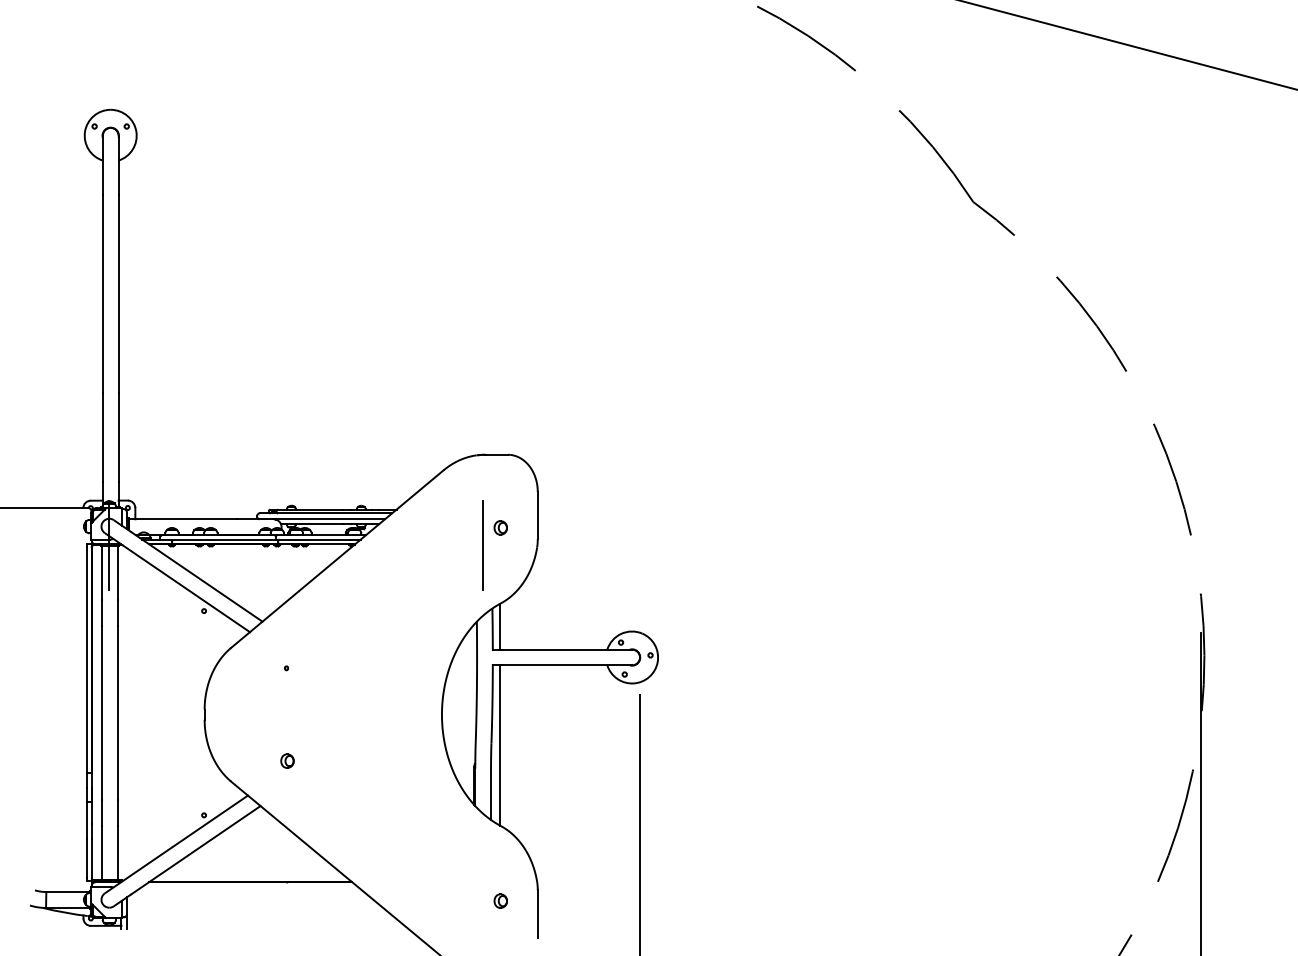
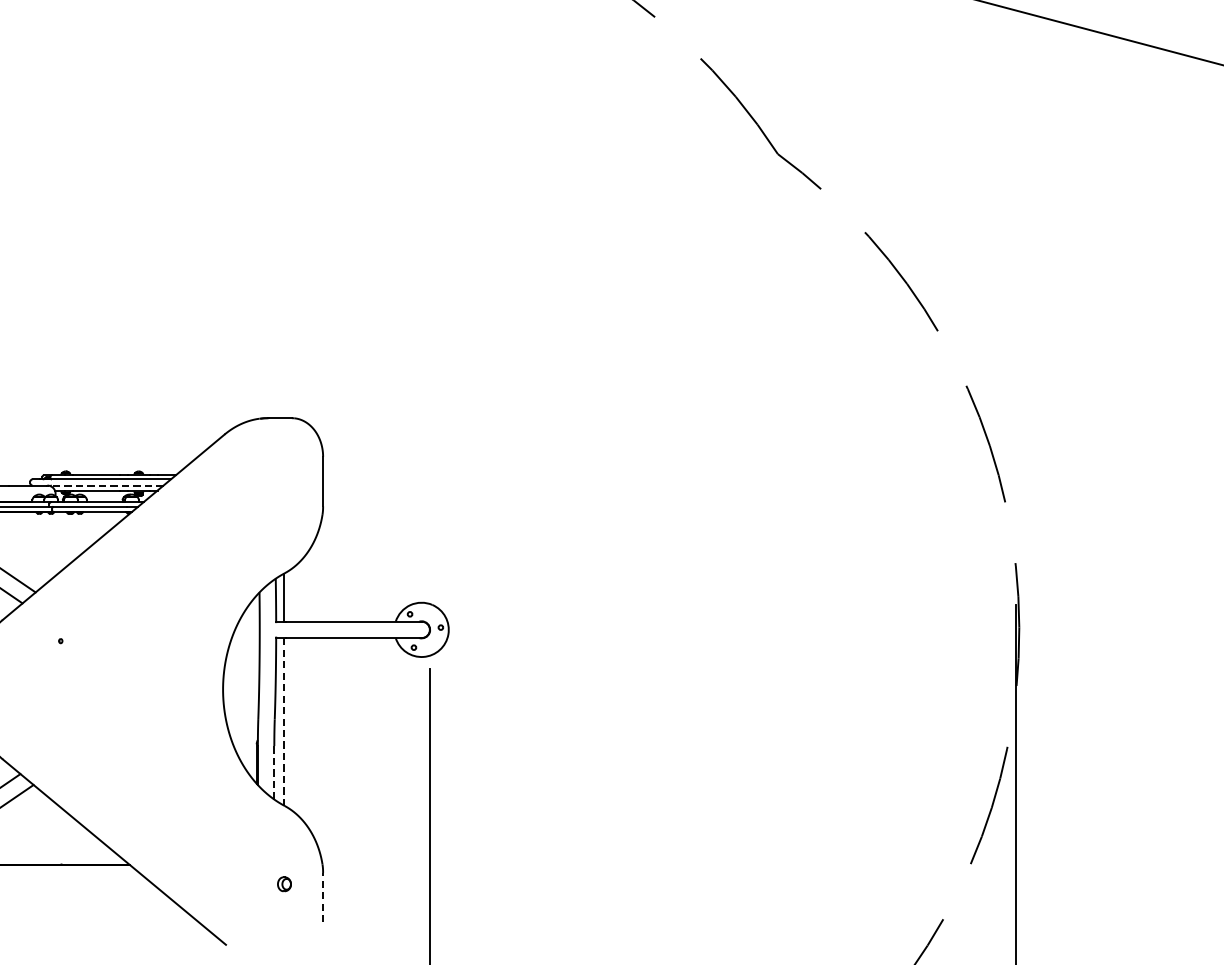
line: (328, 519) -> (104, 485), solid -> dashed
part: (500, 527) -> (284, 494), removed
line: (482, 545) -> (265, 512), removed
line: (500, 746) -> (284, 722), solid -> dashed
part: (287, 760) -> (61, 737), removed
line: (491, 794) -> (274, 772), solid -> dashed
line: (537, 913) -> (322, 897), solid -> dashed

